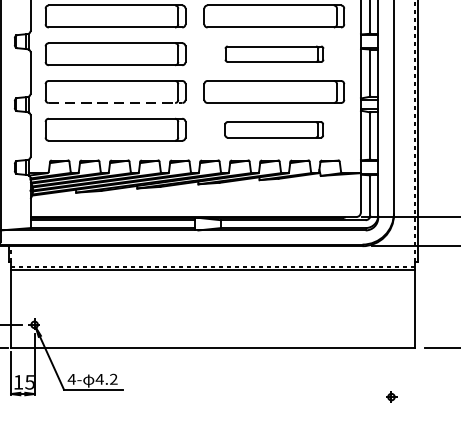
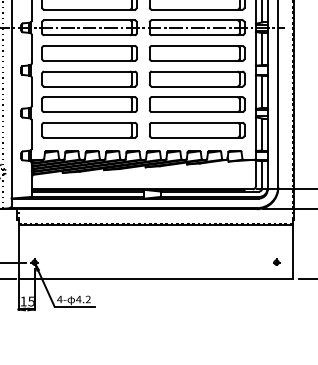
part: (274, 53) -> (197, 78), size x1.43
line: (117, 103) -> (90, 112), dashed -> solid
part: (273, 130) -> (196, 130), size x1.43
part: (391, 395) -> (276, 261), moved

